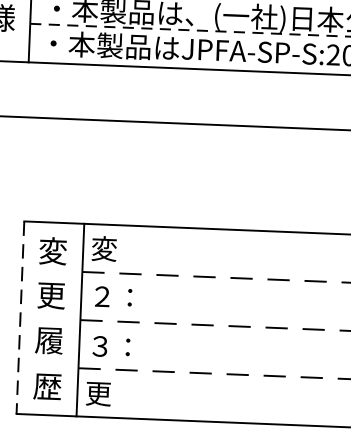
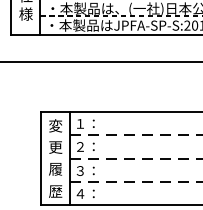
text: (112, 248) -> (84, 123), 変 -> １：
line: (21, 317) -> (41, 158), dashed -> solid
text: (106, 393) -> (84, 193), 更 -> ４：

